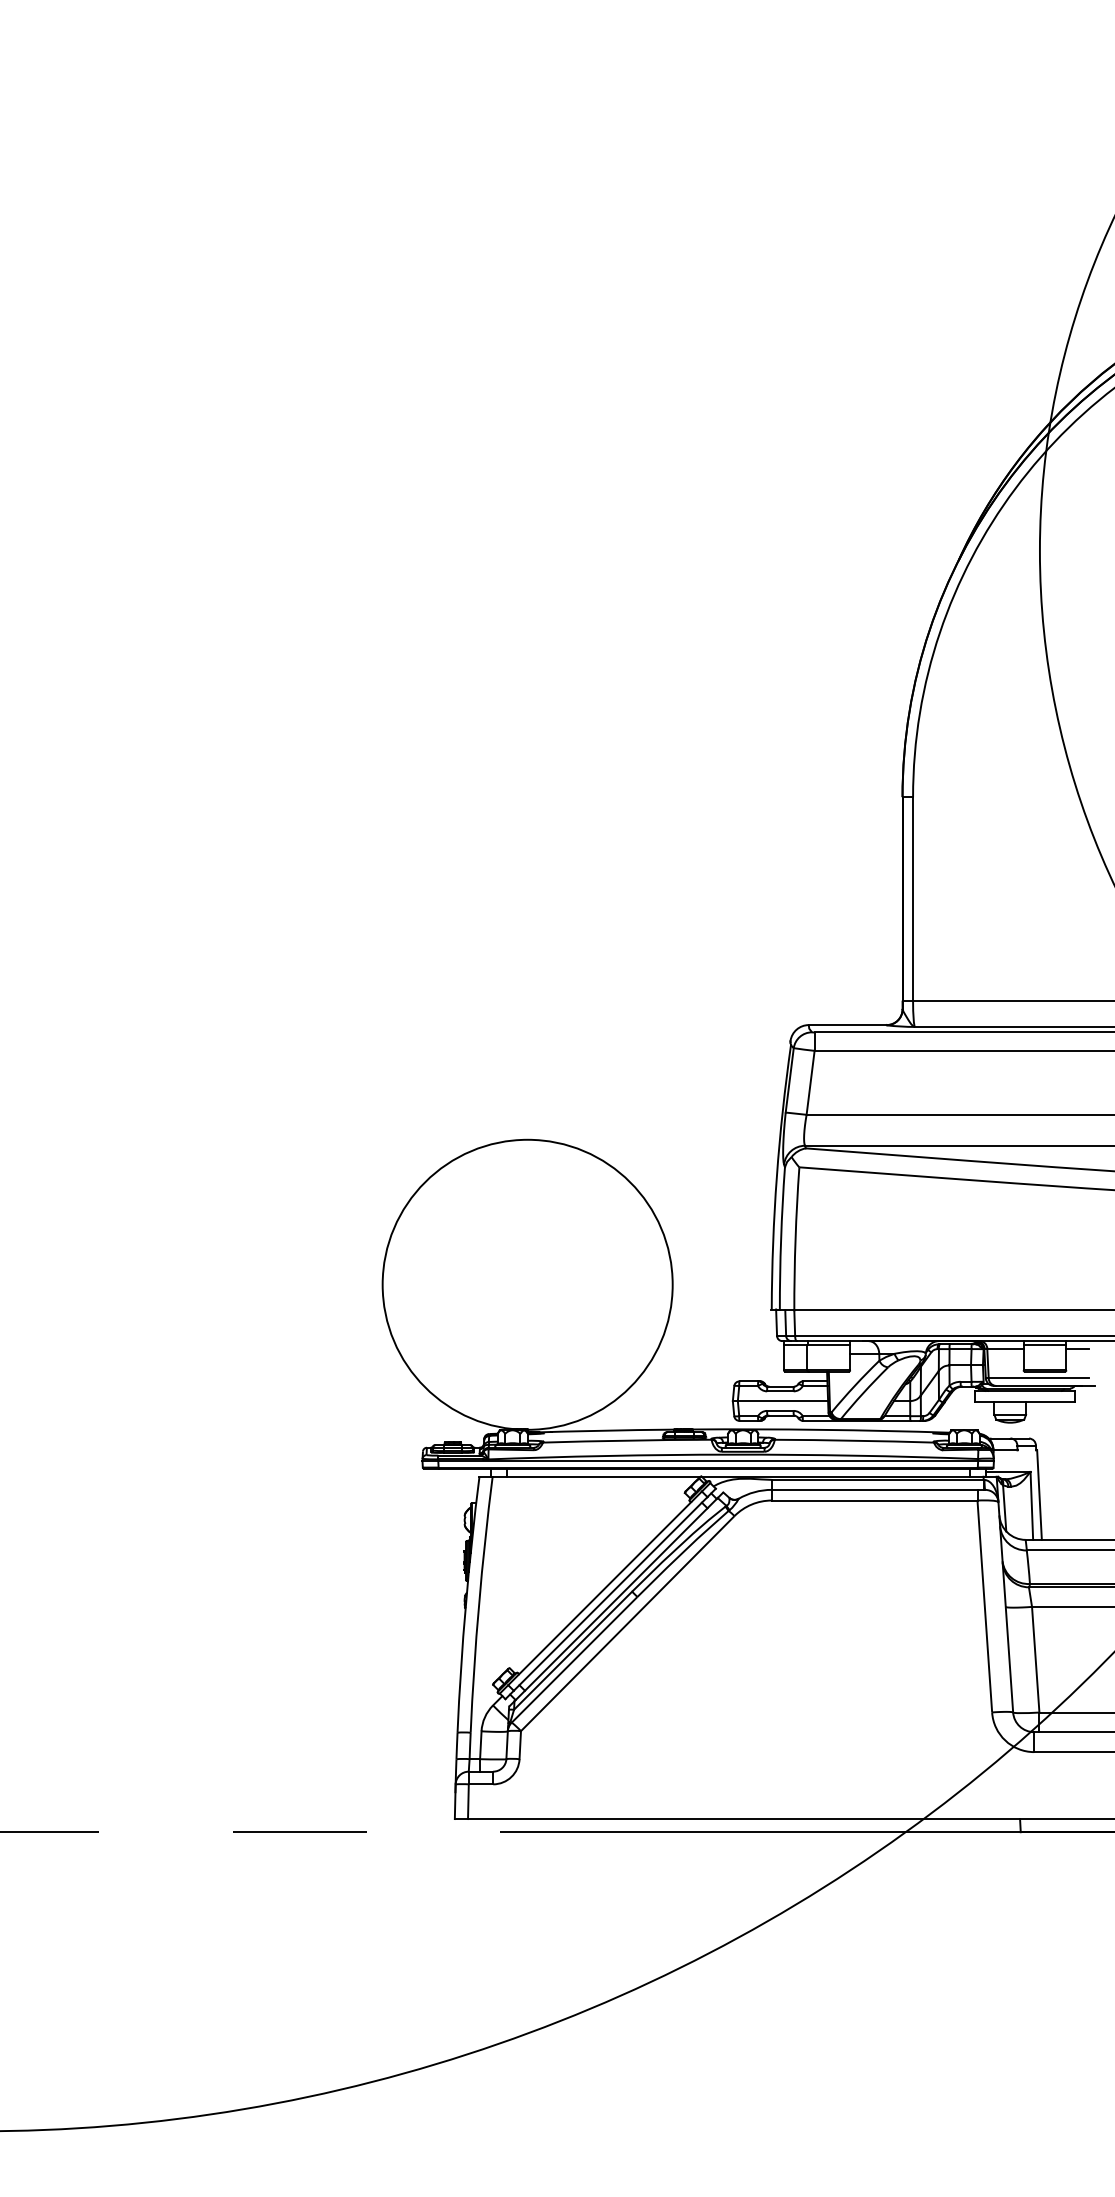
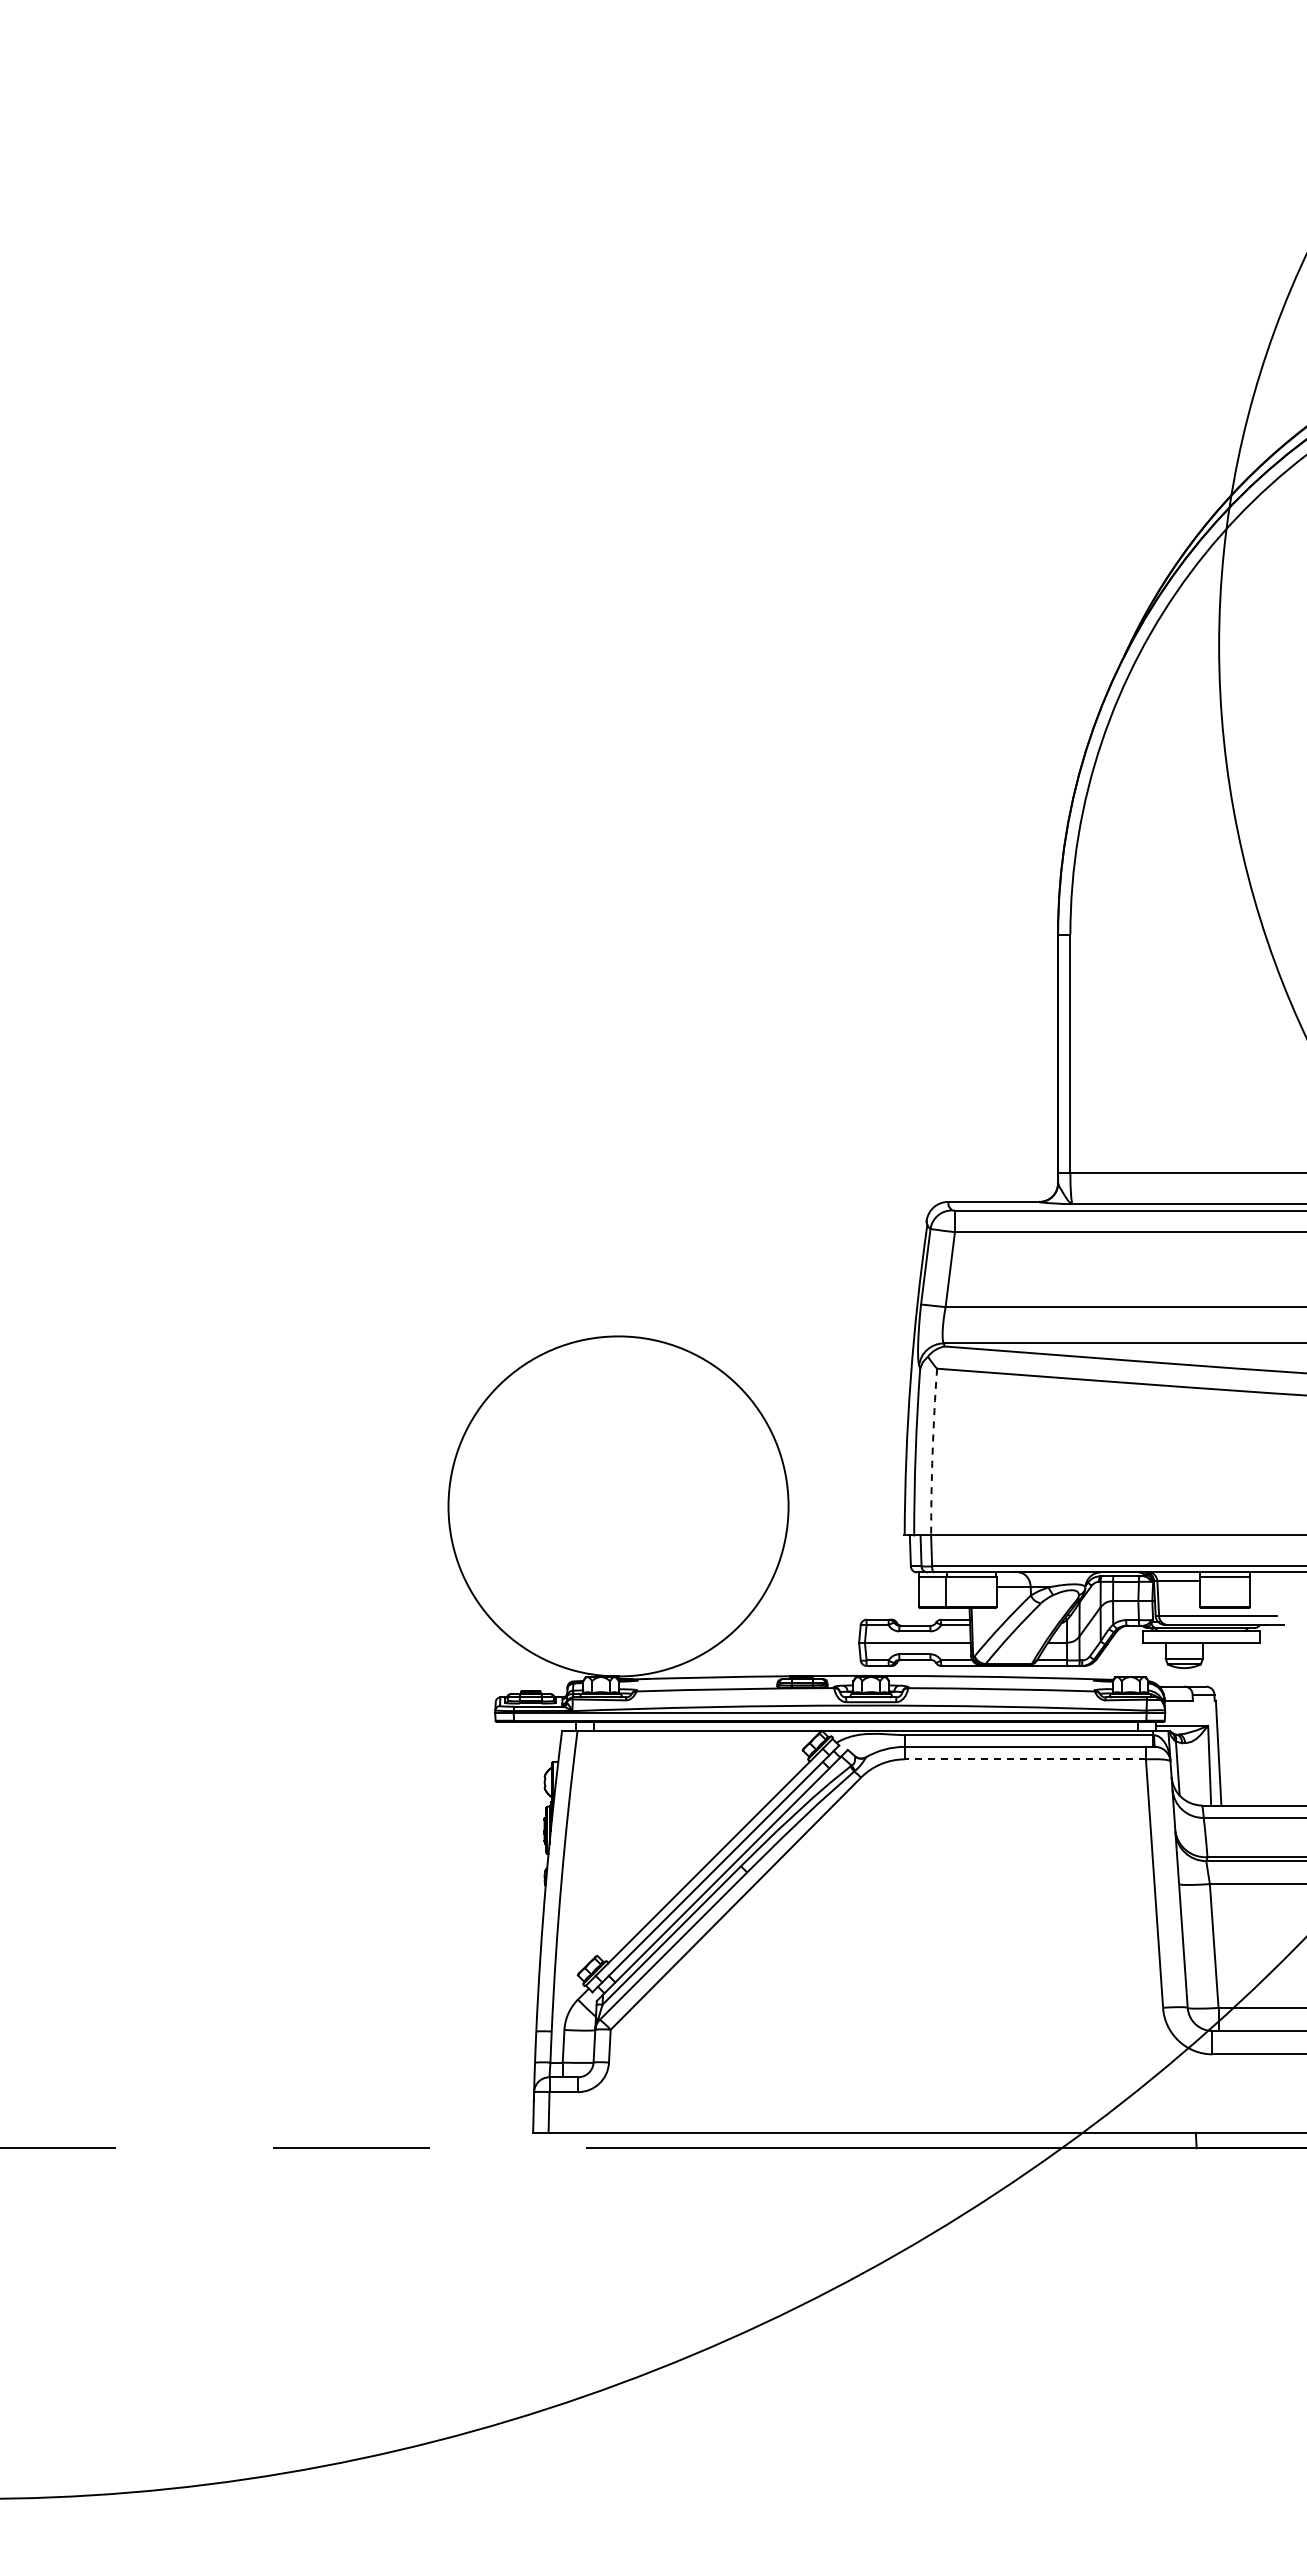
arc: (795, 1239) -> (932, 1453), solid -> dashed
line: (1077, 1348) -> (1263, 1581), removed
line: (874, 1500) -> (1025, 1759), solid -> dashed

